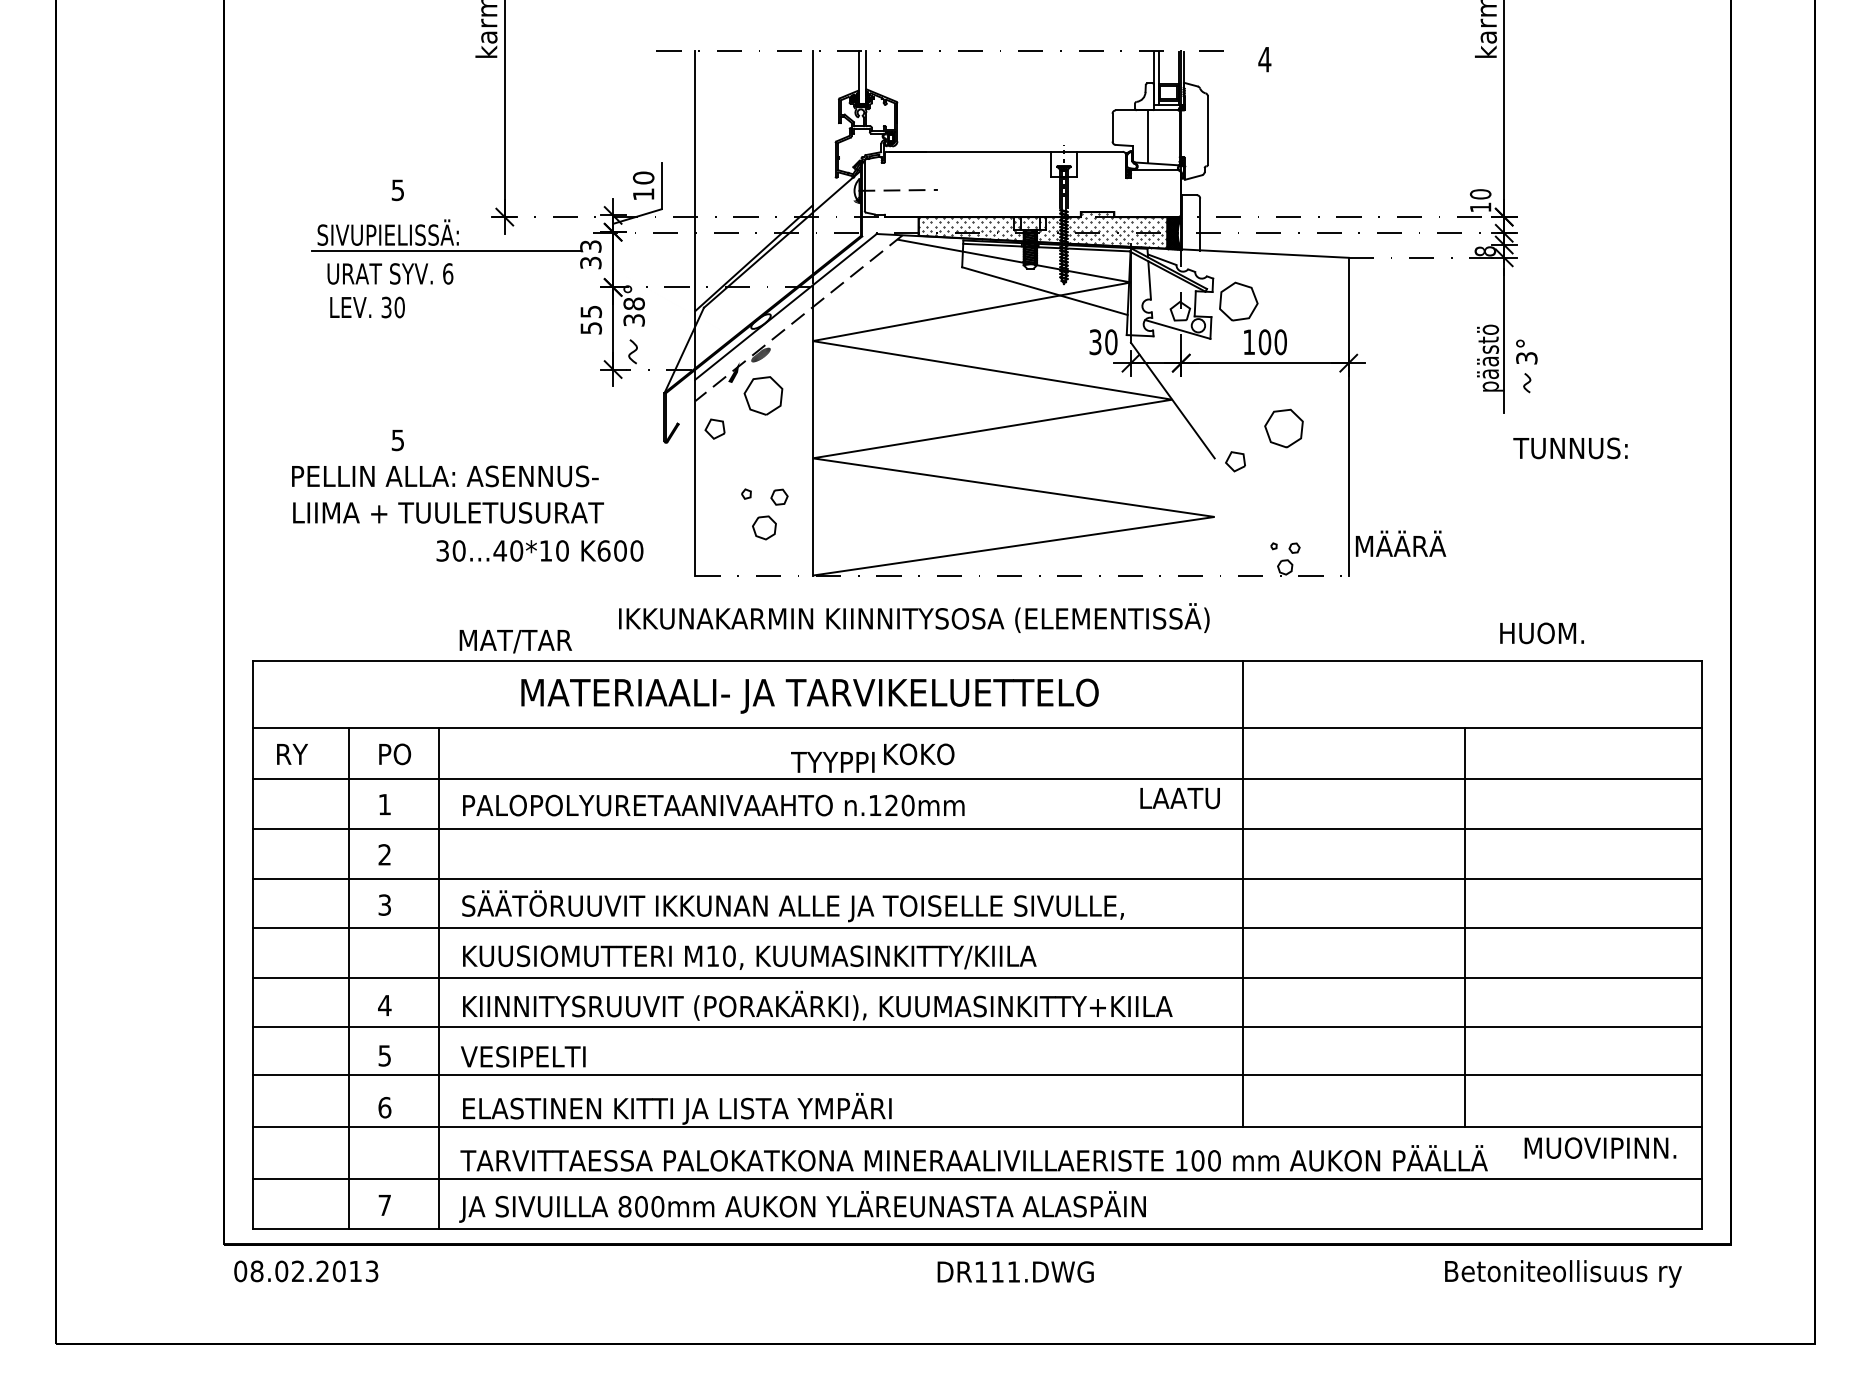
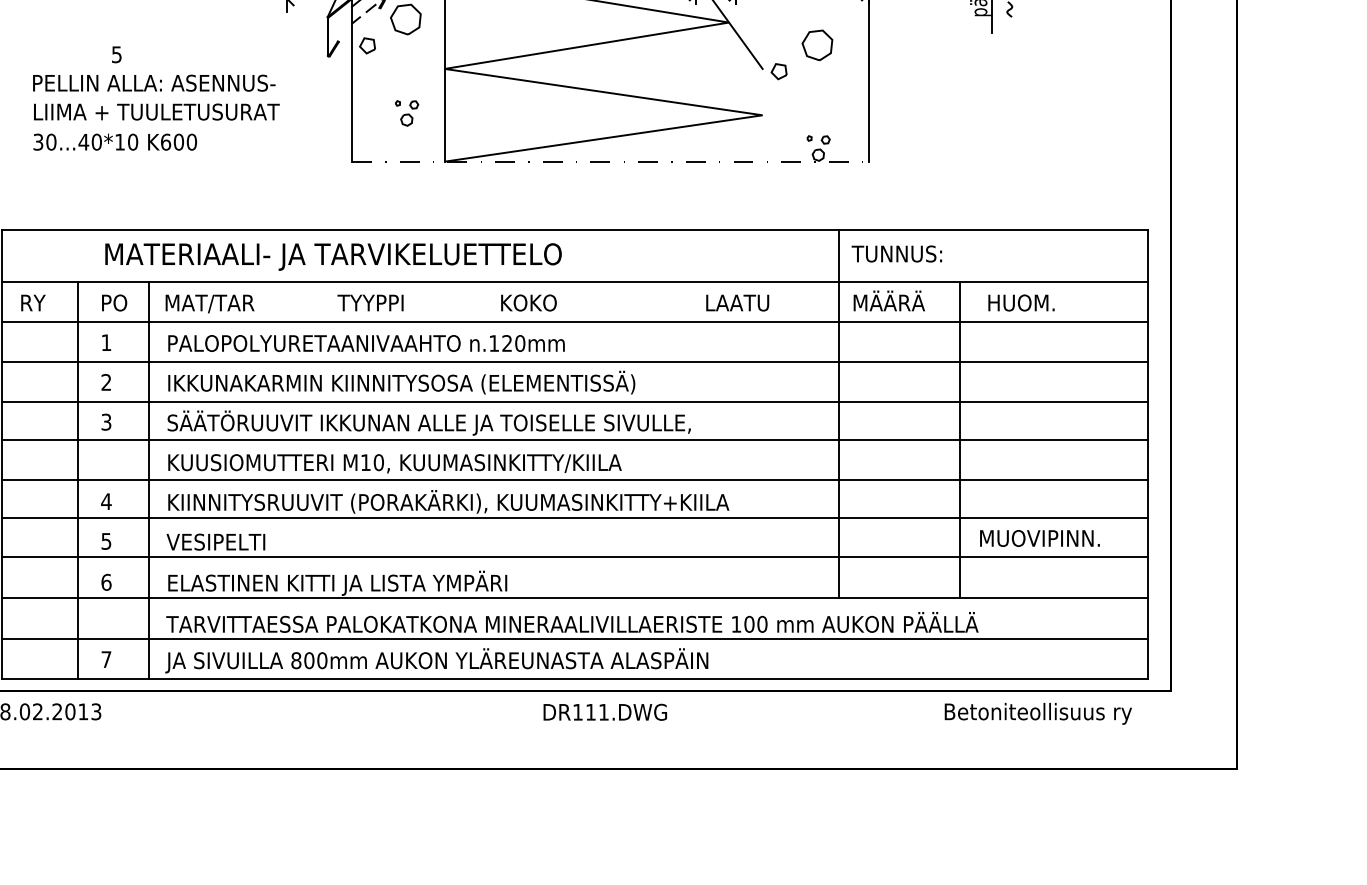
text: (1570, 448) -> (896, 254), moved
part: (764, 514) -> (406, 113), size x0.62
text: (1400, 543) -> (888, 300), moved
text: (539, 550) -> (114, 141), moved
text: (914, 617) -> (401, 382), moved
text: (1541, 633) -> (1021, 303), moved
text: (515, 641) -> (209, 303), moved
text: (809, 695) -> (333, 256), moved
text: (832, 762) -> (370, 303), moved
text: (1179, 798) -> (737, 303), moved
line: (1242, 894) -> (839, 413), moved
text: (1600, 1147) -> (1040, 537), moved

